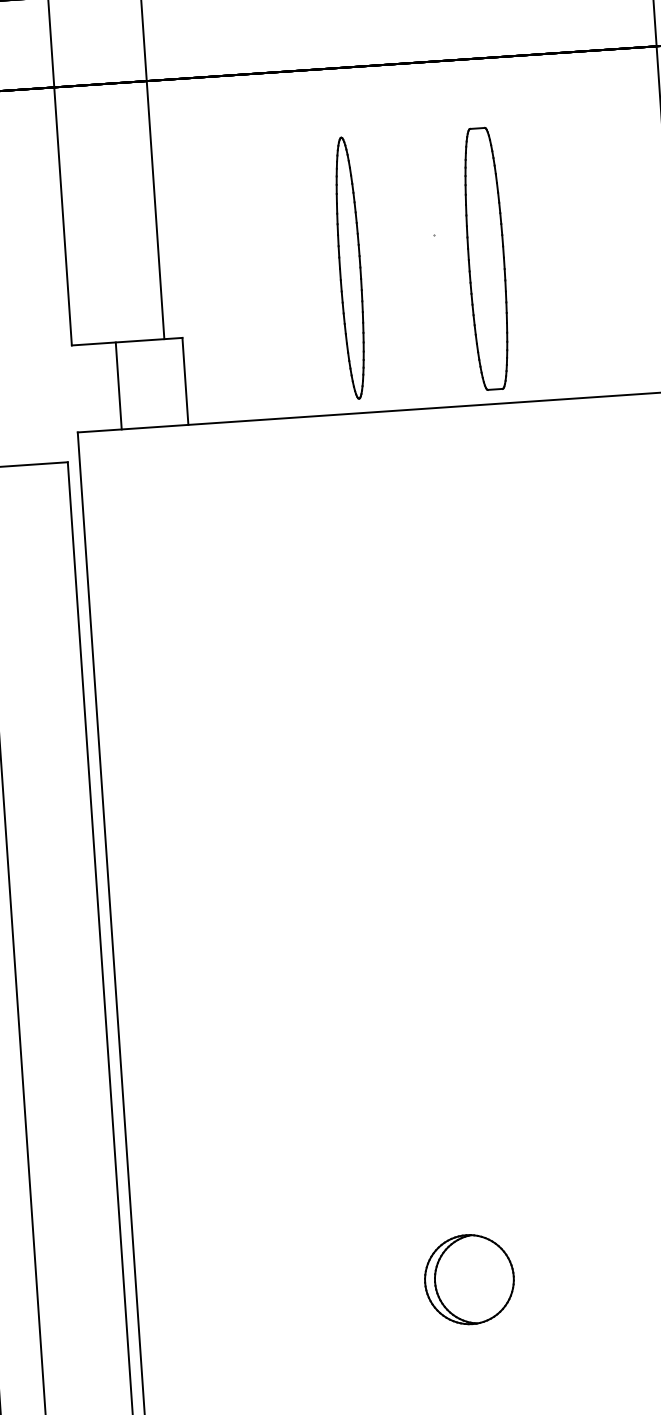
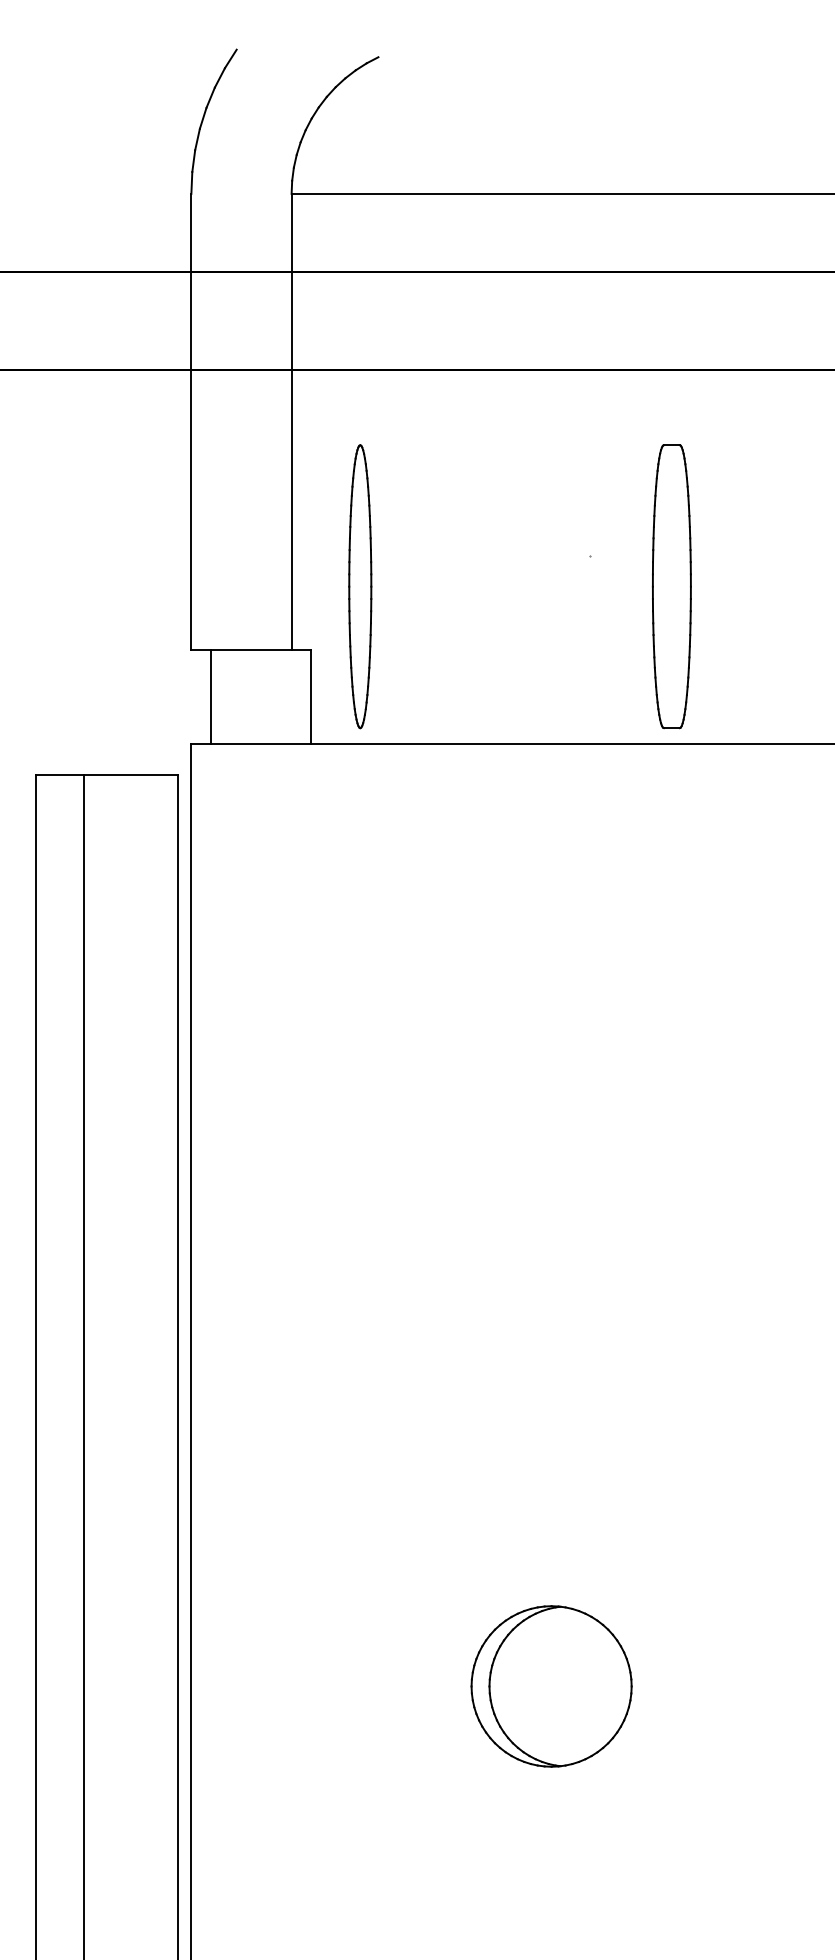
part: (486, 258) -> (671, 586), moved
part: (350, 268) -> (360, 586), moved
line: (118, 385) -> (210, 696), moved
part: (469, 1279) -> (551, 1686), size x1.67

